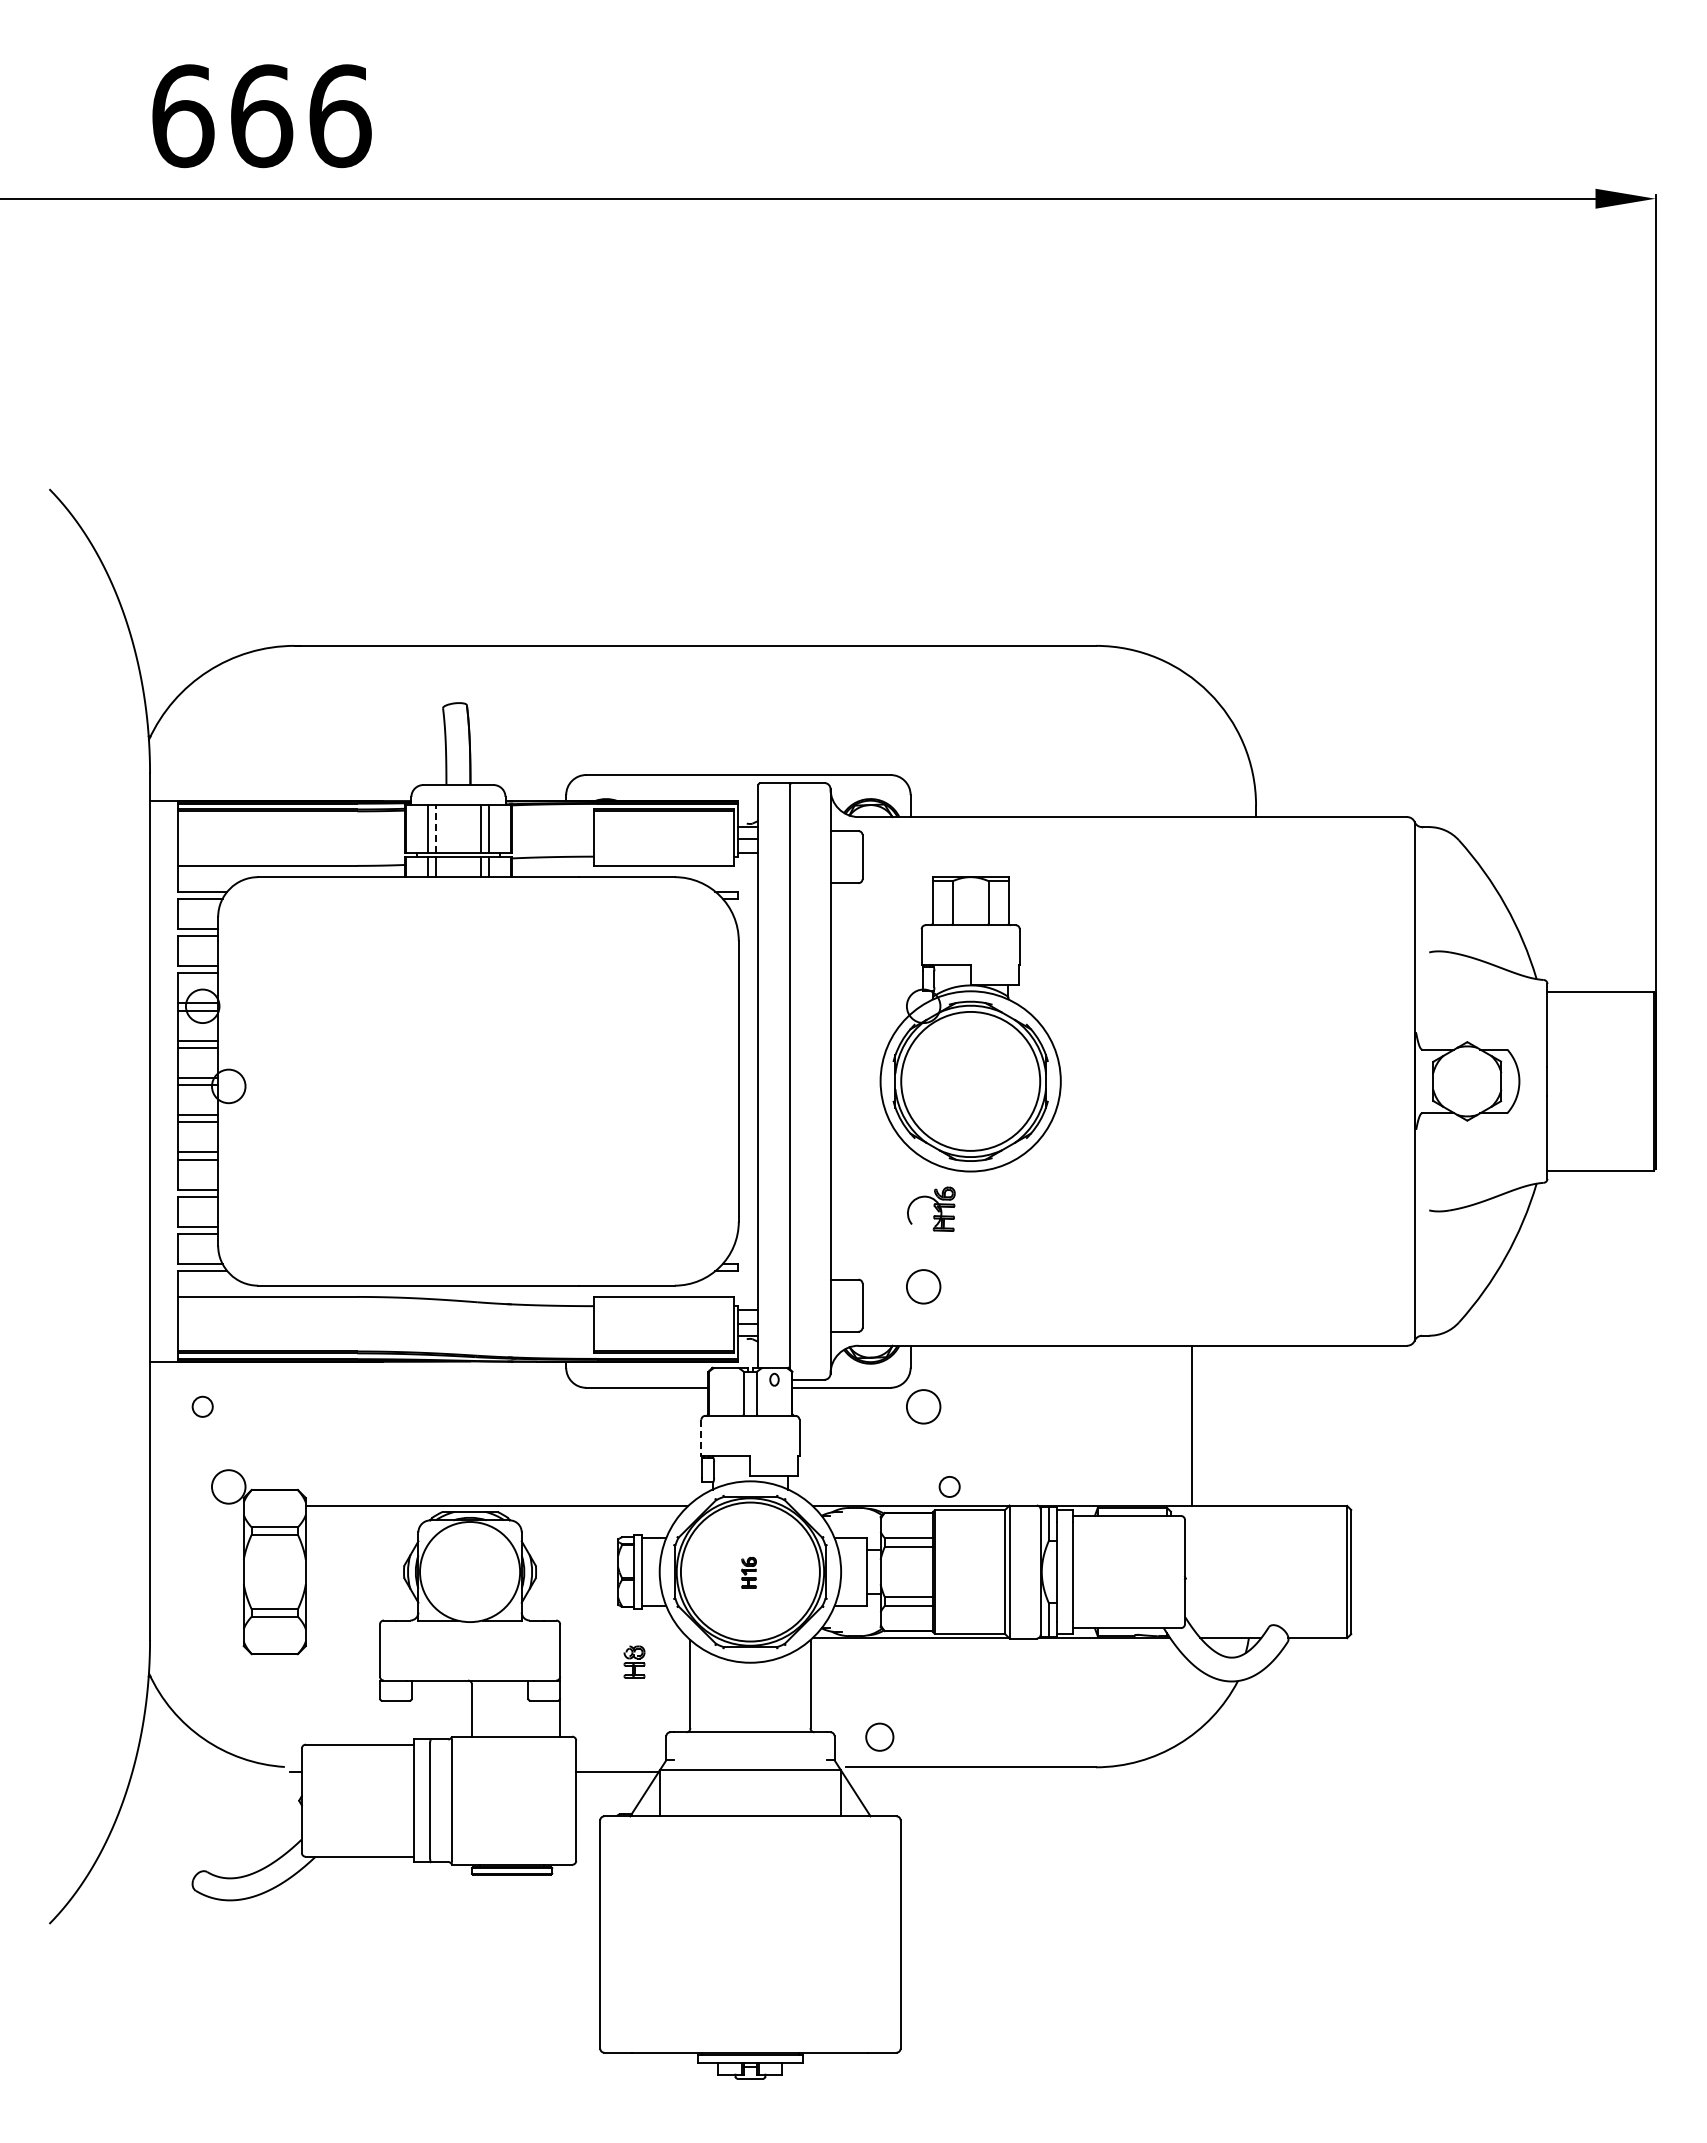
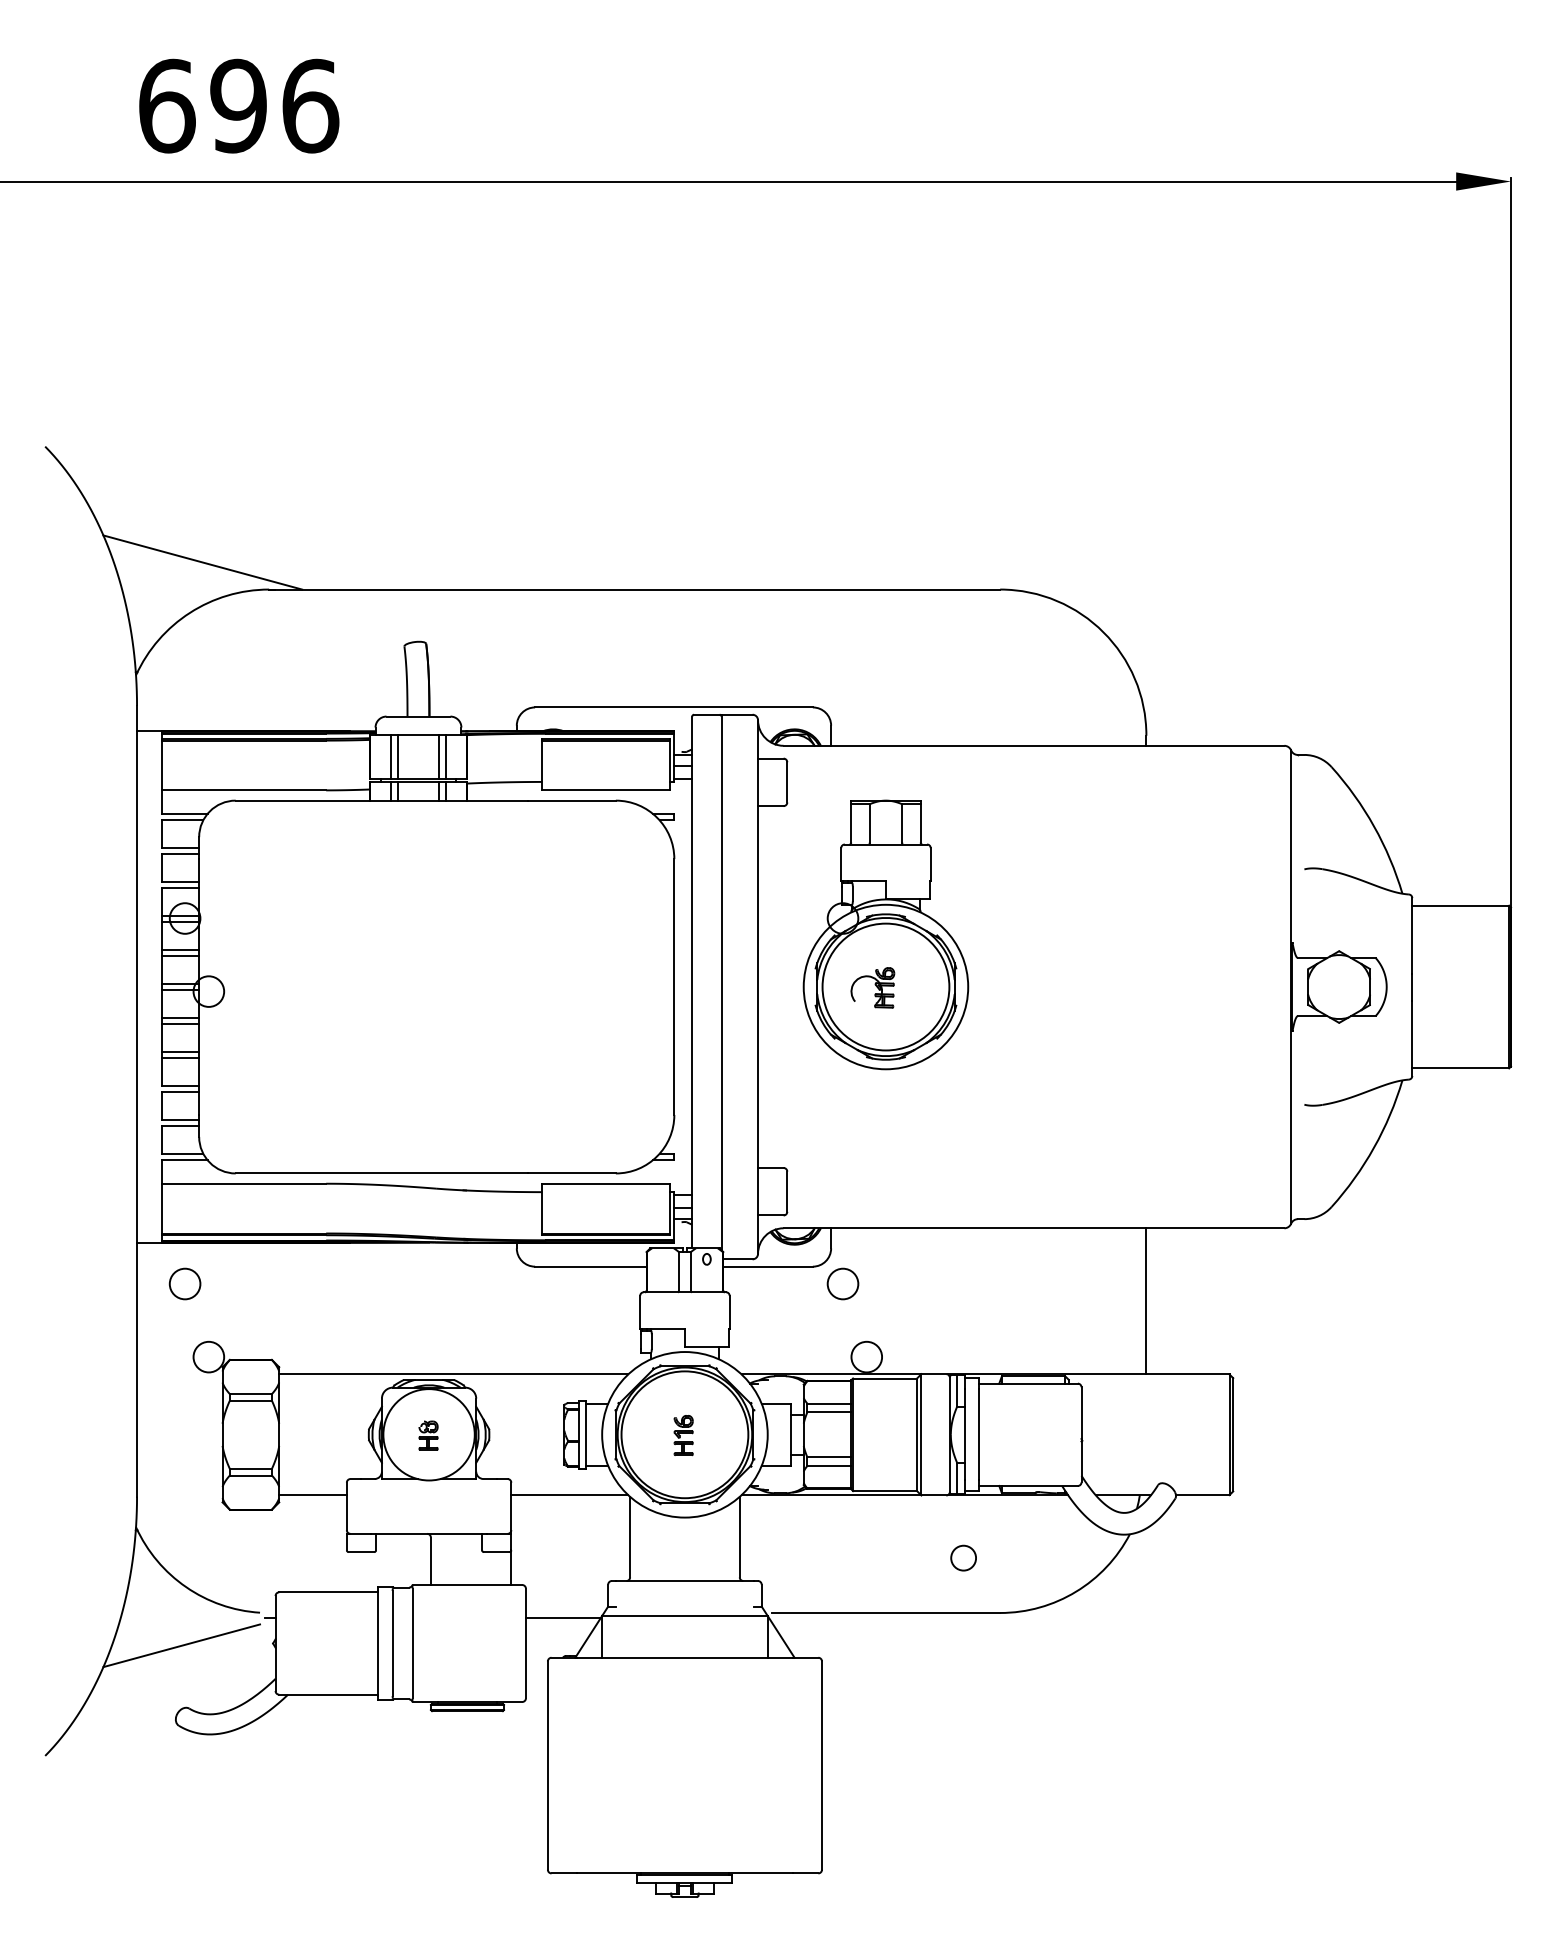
text: (261, 116) -> (238, 106), 666 -> 696
line: (221, 615) -> (202, 561), added
line: (435, 828) -> (397, 756), dashed -> solid
part: (931, 1208) -> (872, 987), moved
circle: (923, 1286) -> (842, 1174), removed
circle: (202, 1406) -> (184, 1283), size x1.67
line: (1192, 1425) -> (1146, 1301), moved
line: (701, 1438) -> (640, 1312), dashed -> solid
circle: (949, 1486) -> (866, 1356), size x1.67
part: (748, 1572) -> (683, 1435), size x1.43
line: (342, 1638) -> (312, 1495), added
line: (624, 1638) -> (570, 1495), added
part: (634, 1661) -> (428, 1435), moved
circle: (879, 1736) -> (963, 1557), moved
line: (198, 1802) -> (181, 1645), added

